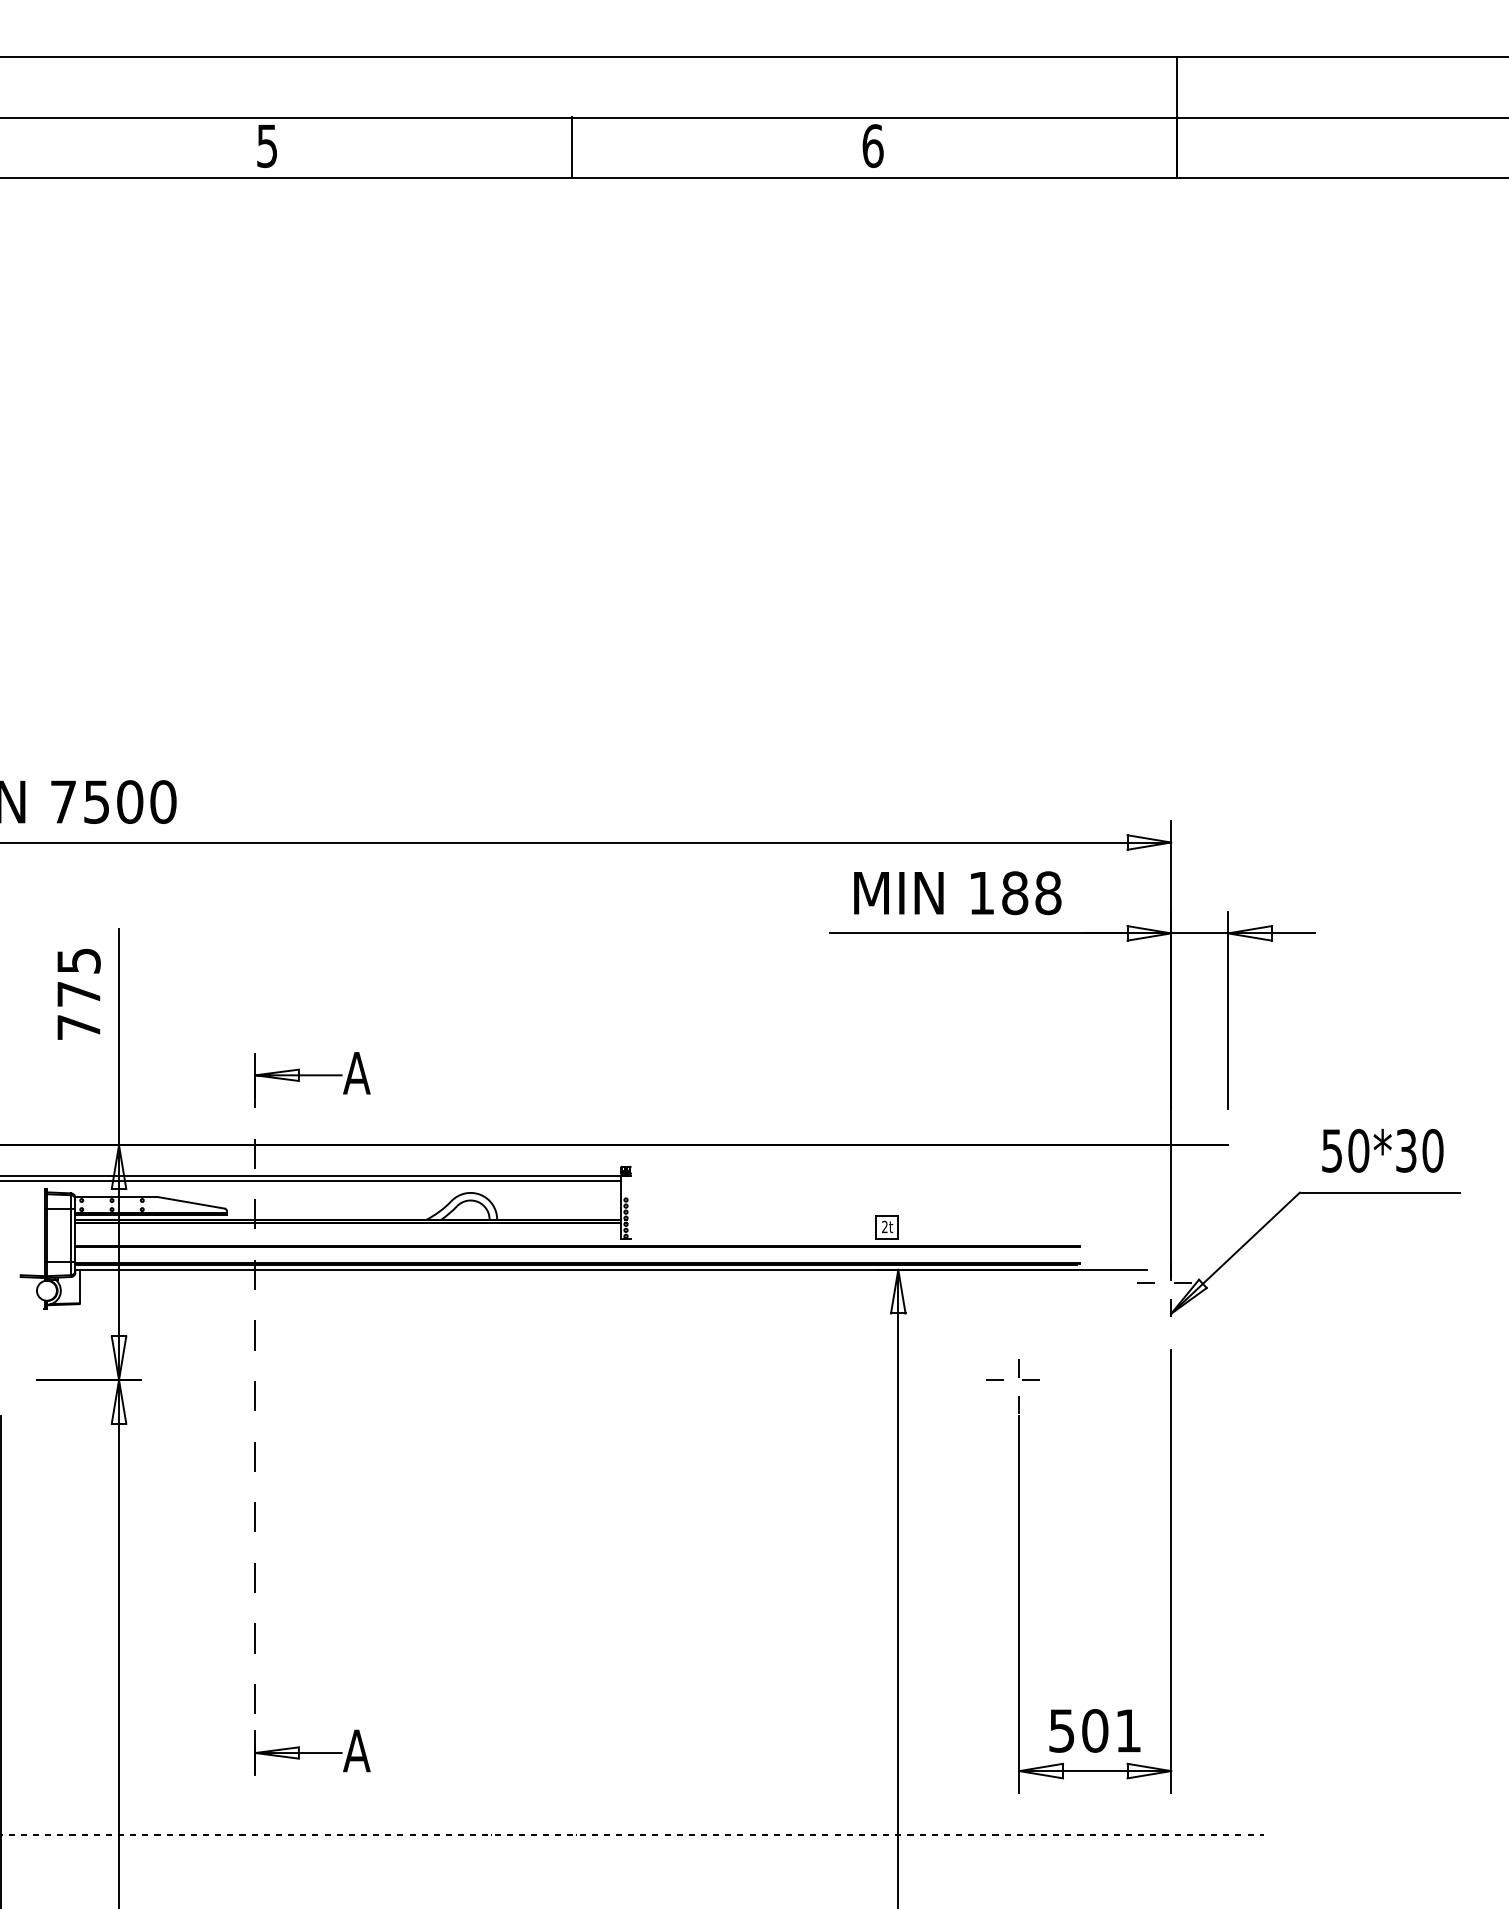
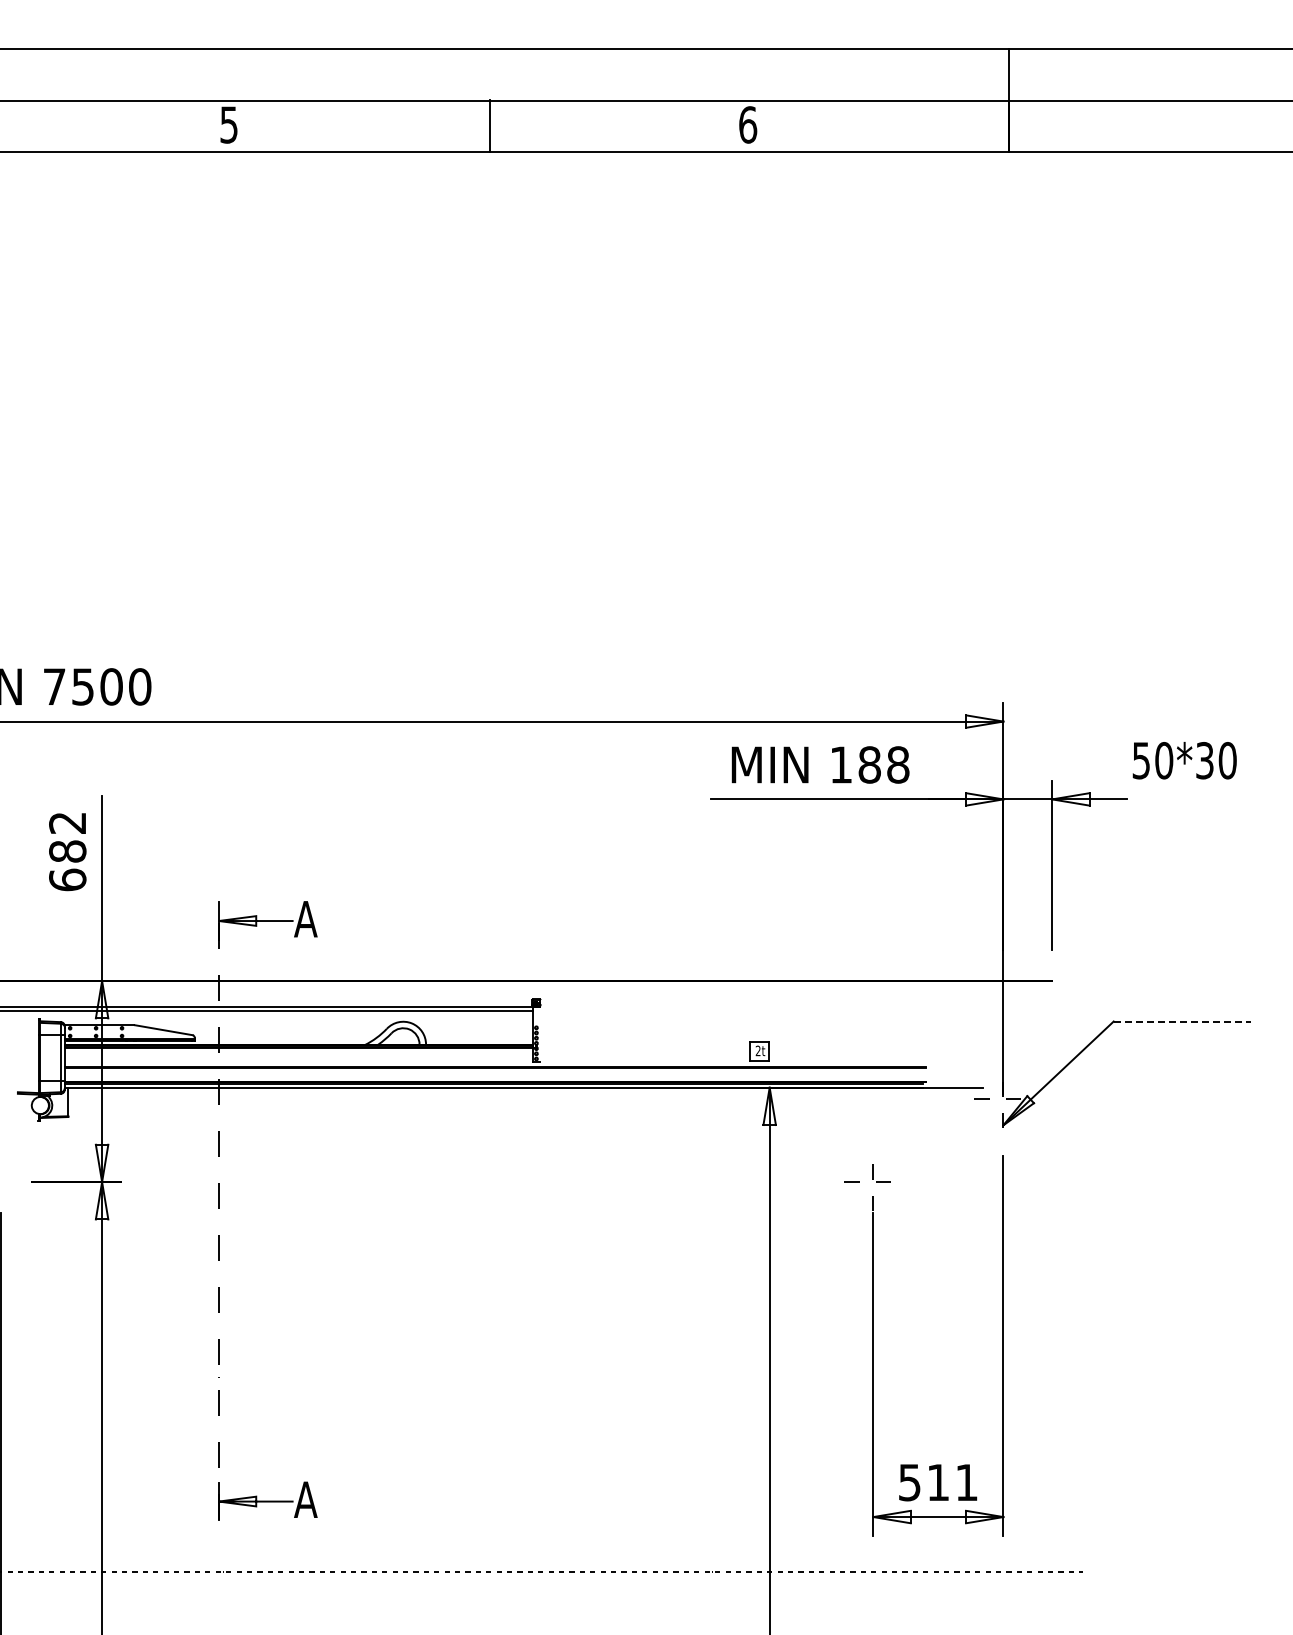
text: (78, 994) -> (67, 851), 775 -> 682
text: (1382, 1150) -> (1184, 760), moved
line: (1380, 1192) -> (1182, 1021), solid -> dashed
text: (1095, 1730) -> (938, 1482), 501 -> 511

